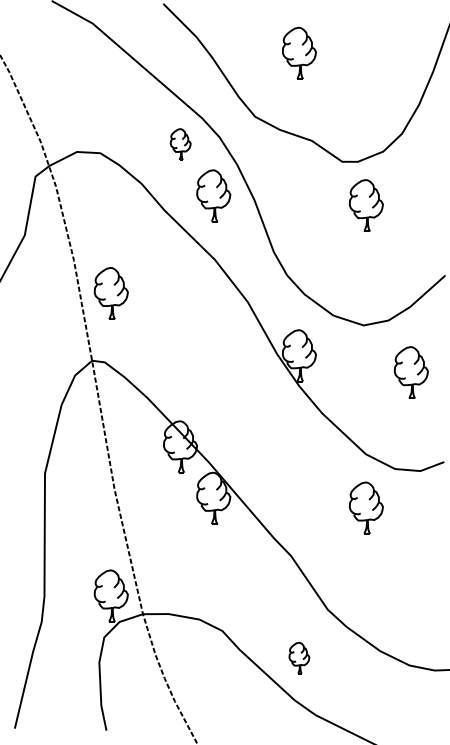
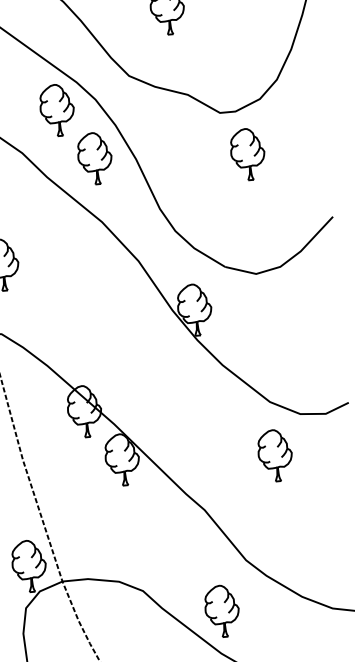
part: (180, 144) -> (57, 110), size x1.67
part: (411, 372) -> (307, 316), removed
part: (299, 657) -> (222, 610), size x1.67

